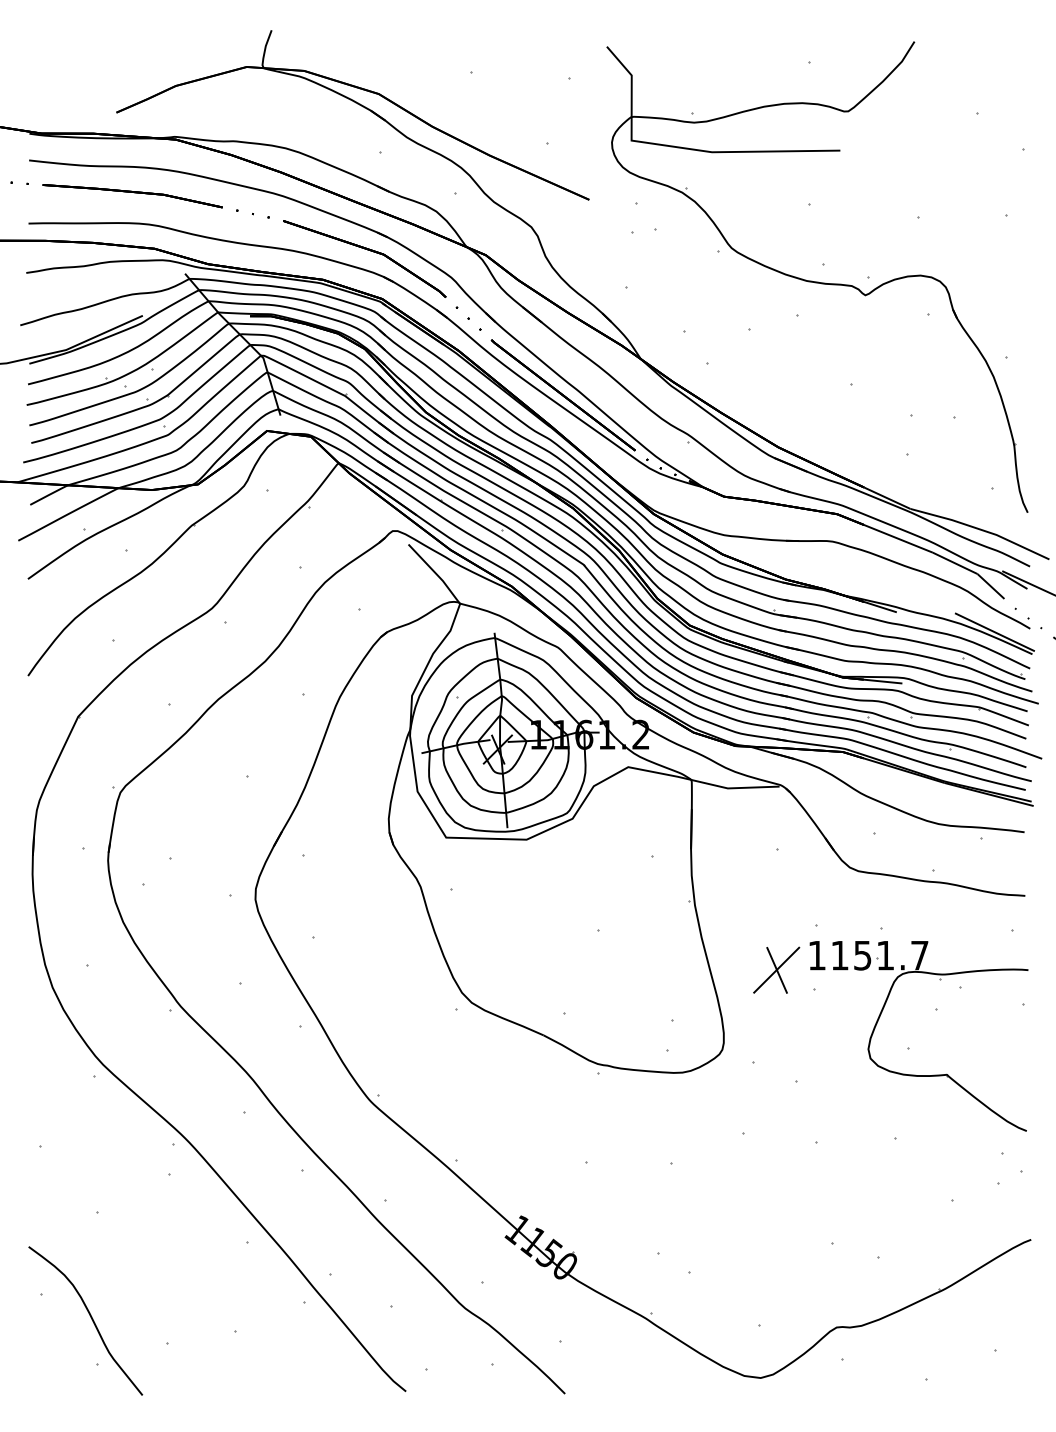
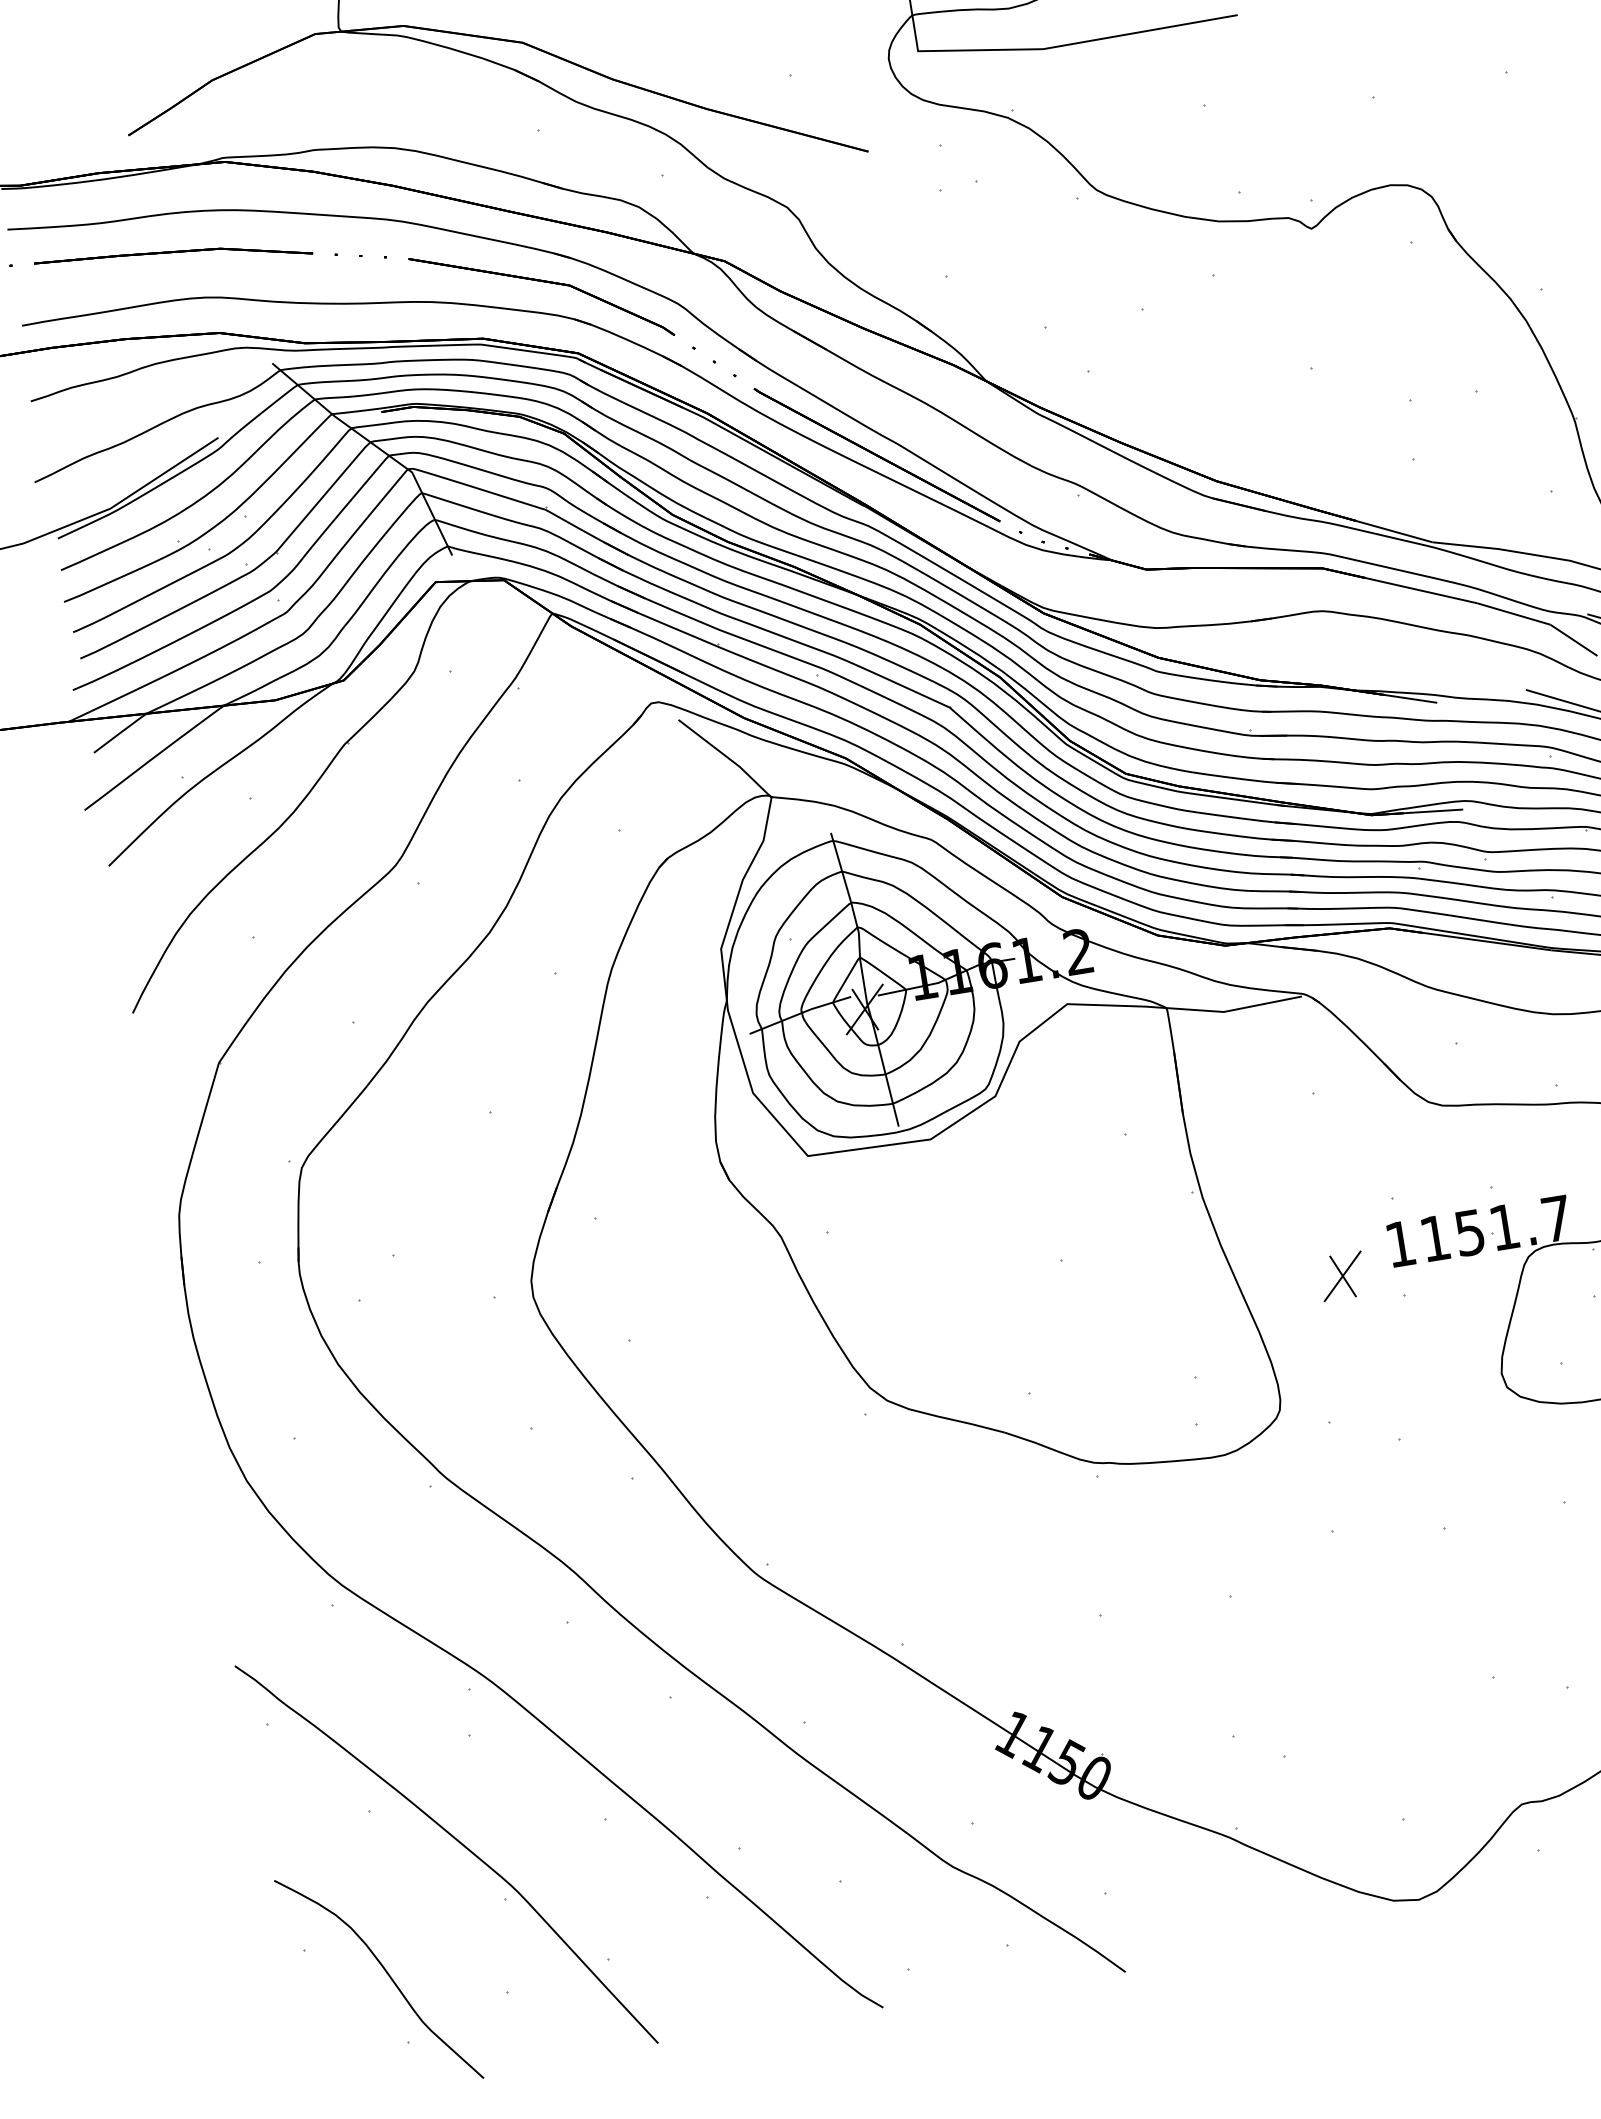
part: (776, 970) -> (1342, 1276), size x0.62
part: (148, 1239) -> (454, 1840), added

